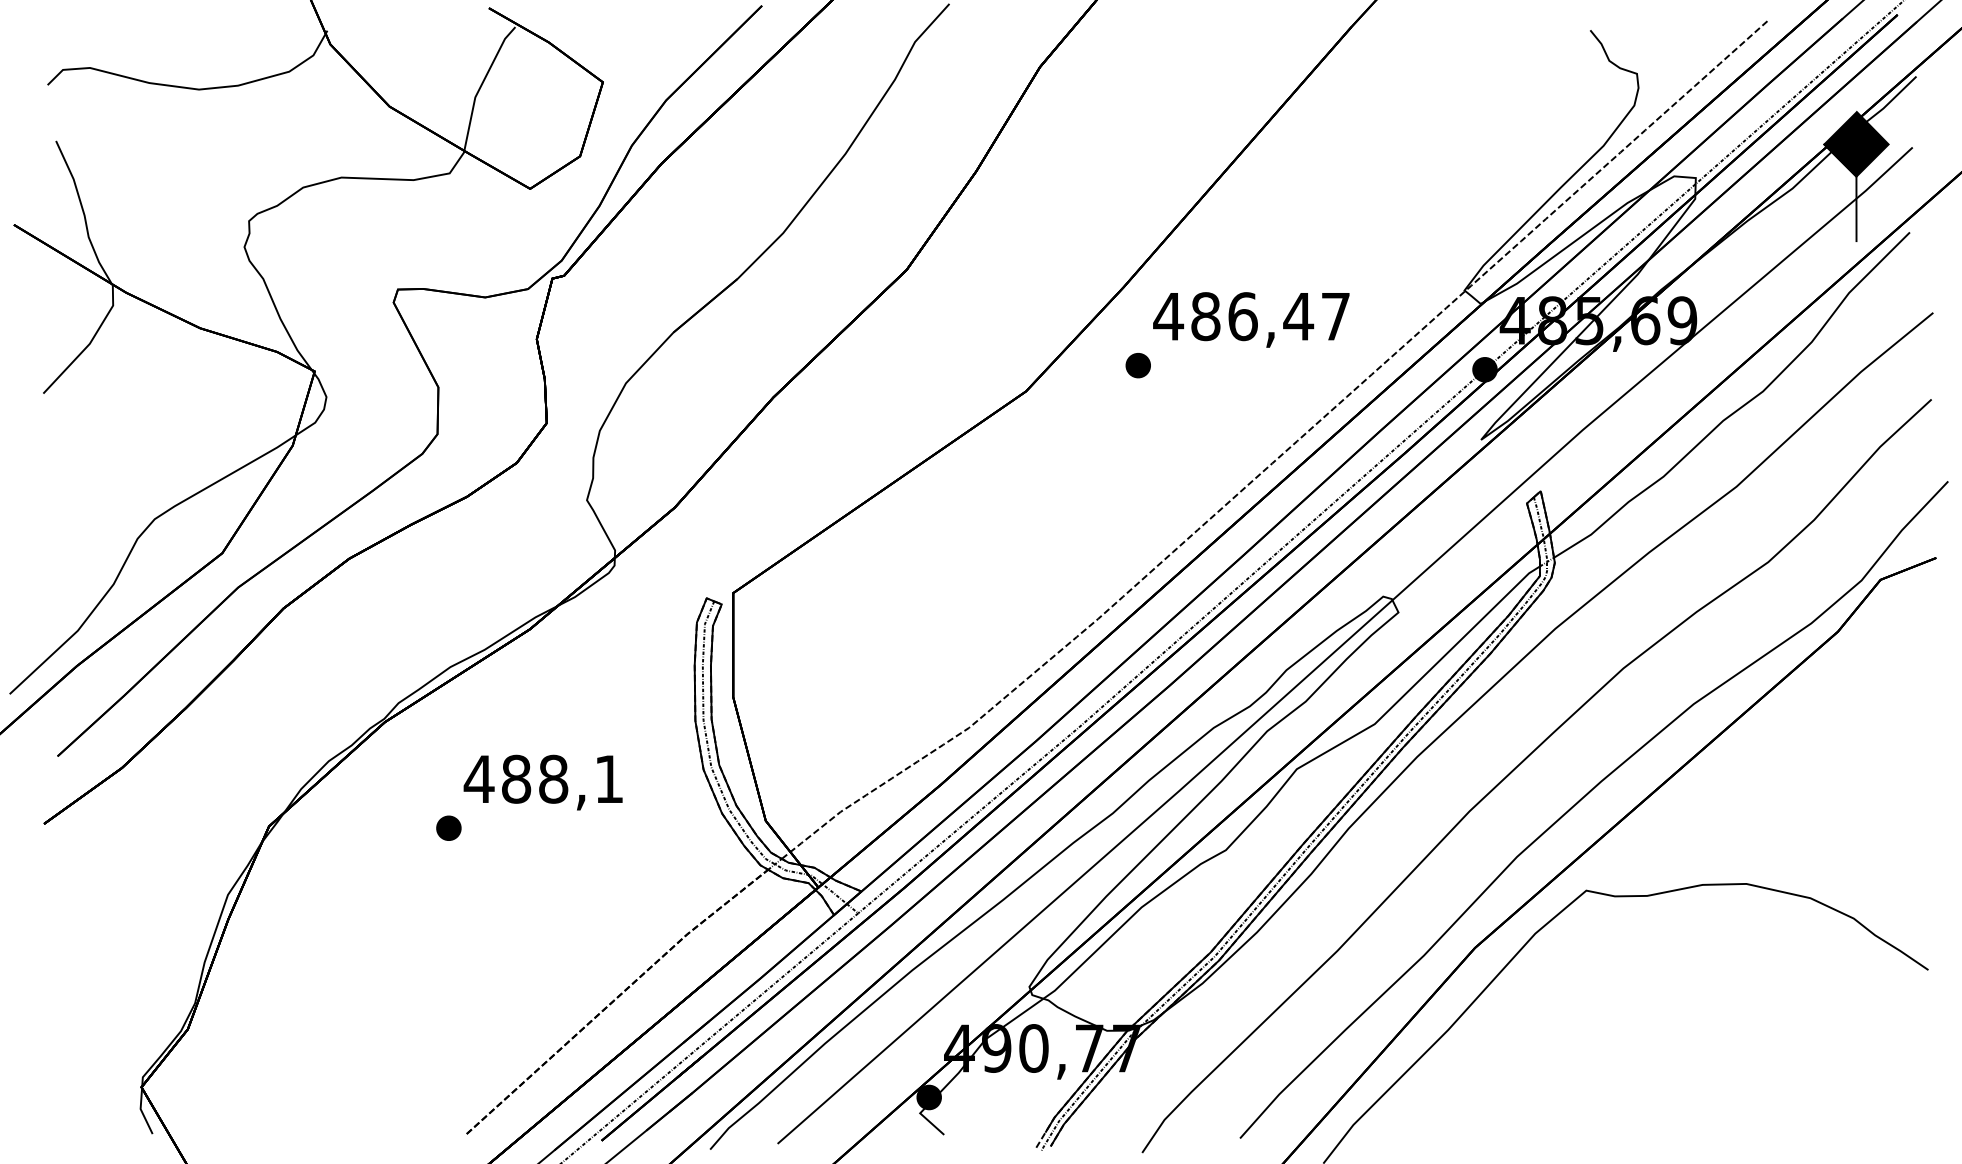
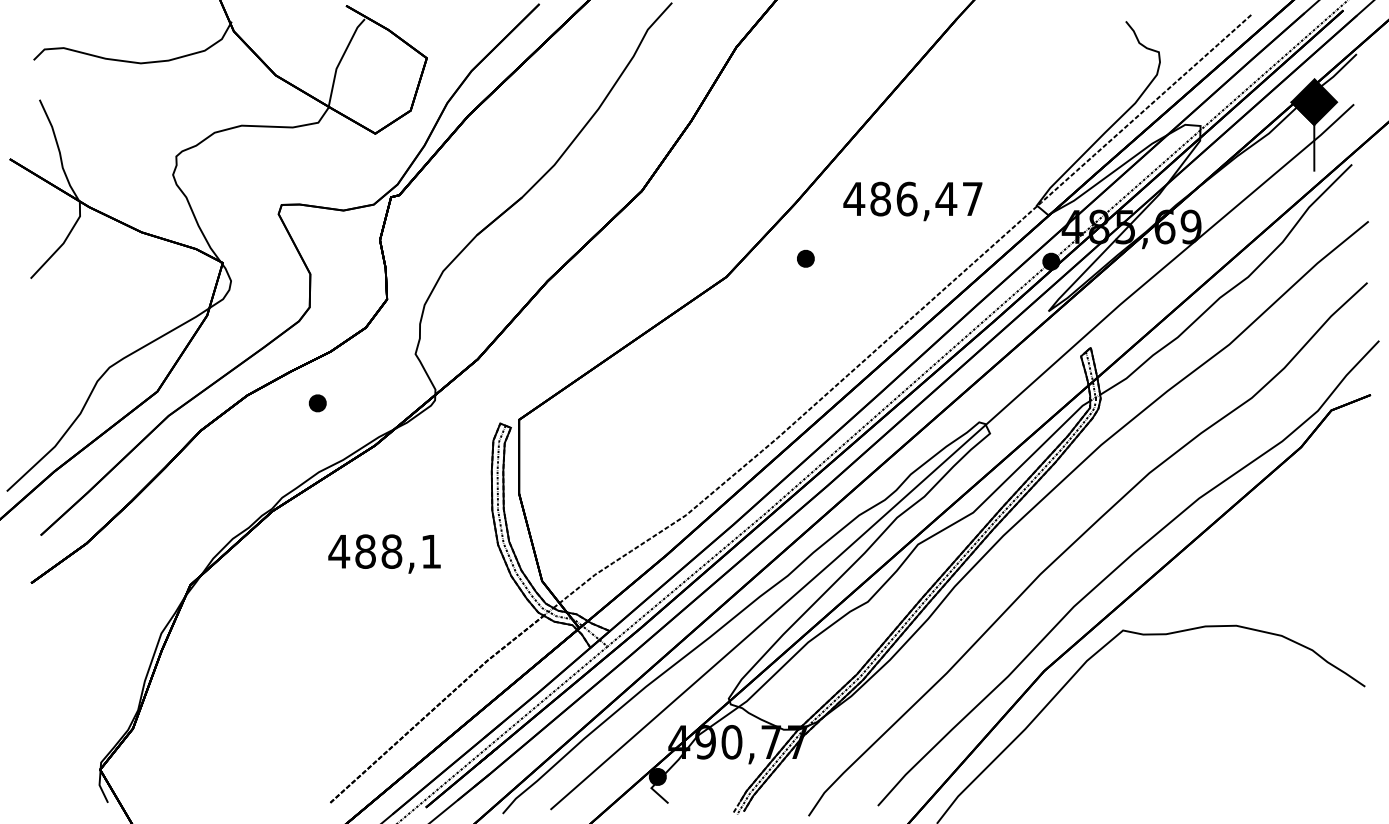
text: (1250, 319) -> (912, 201), moved
part: (448, 828) -> (317, 403), moved

